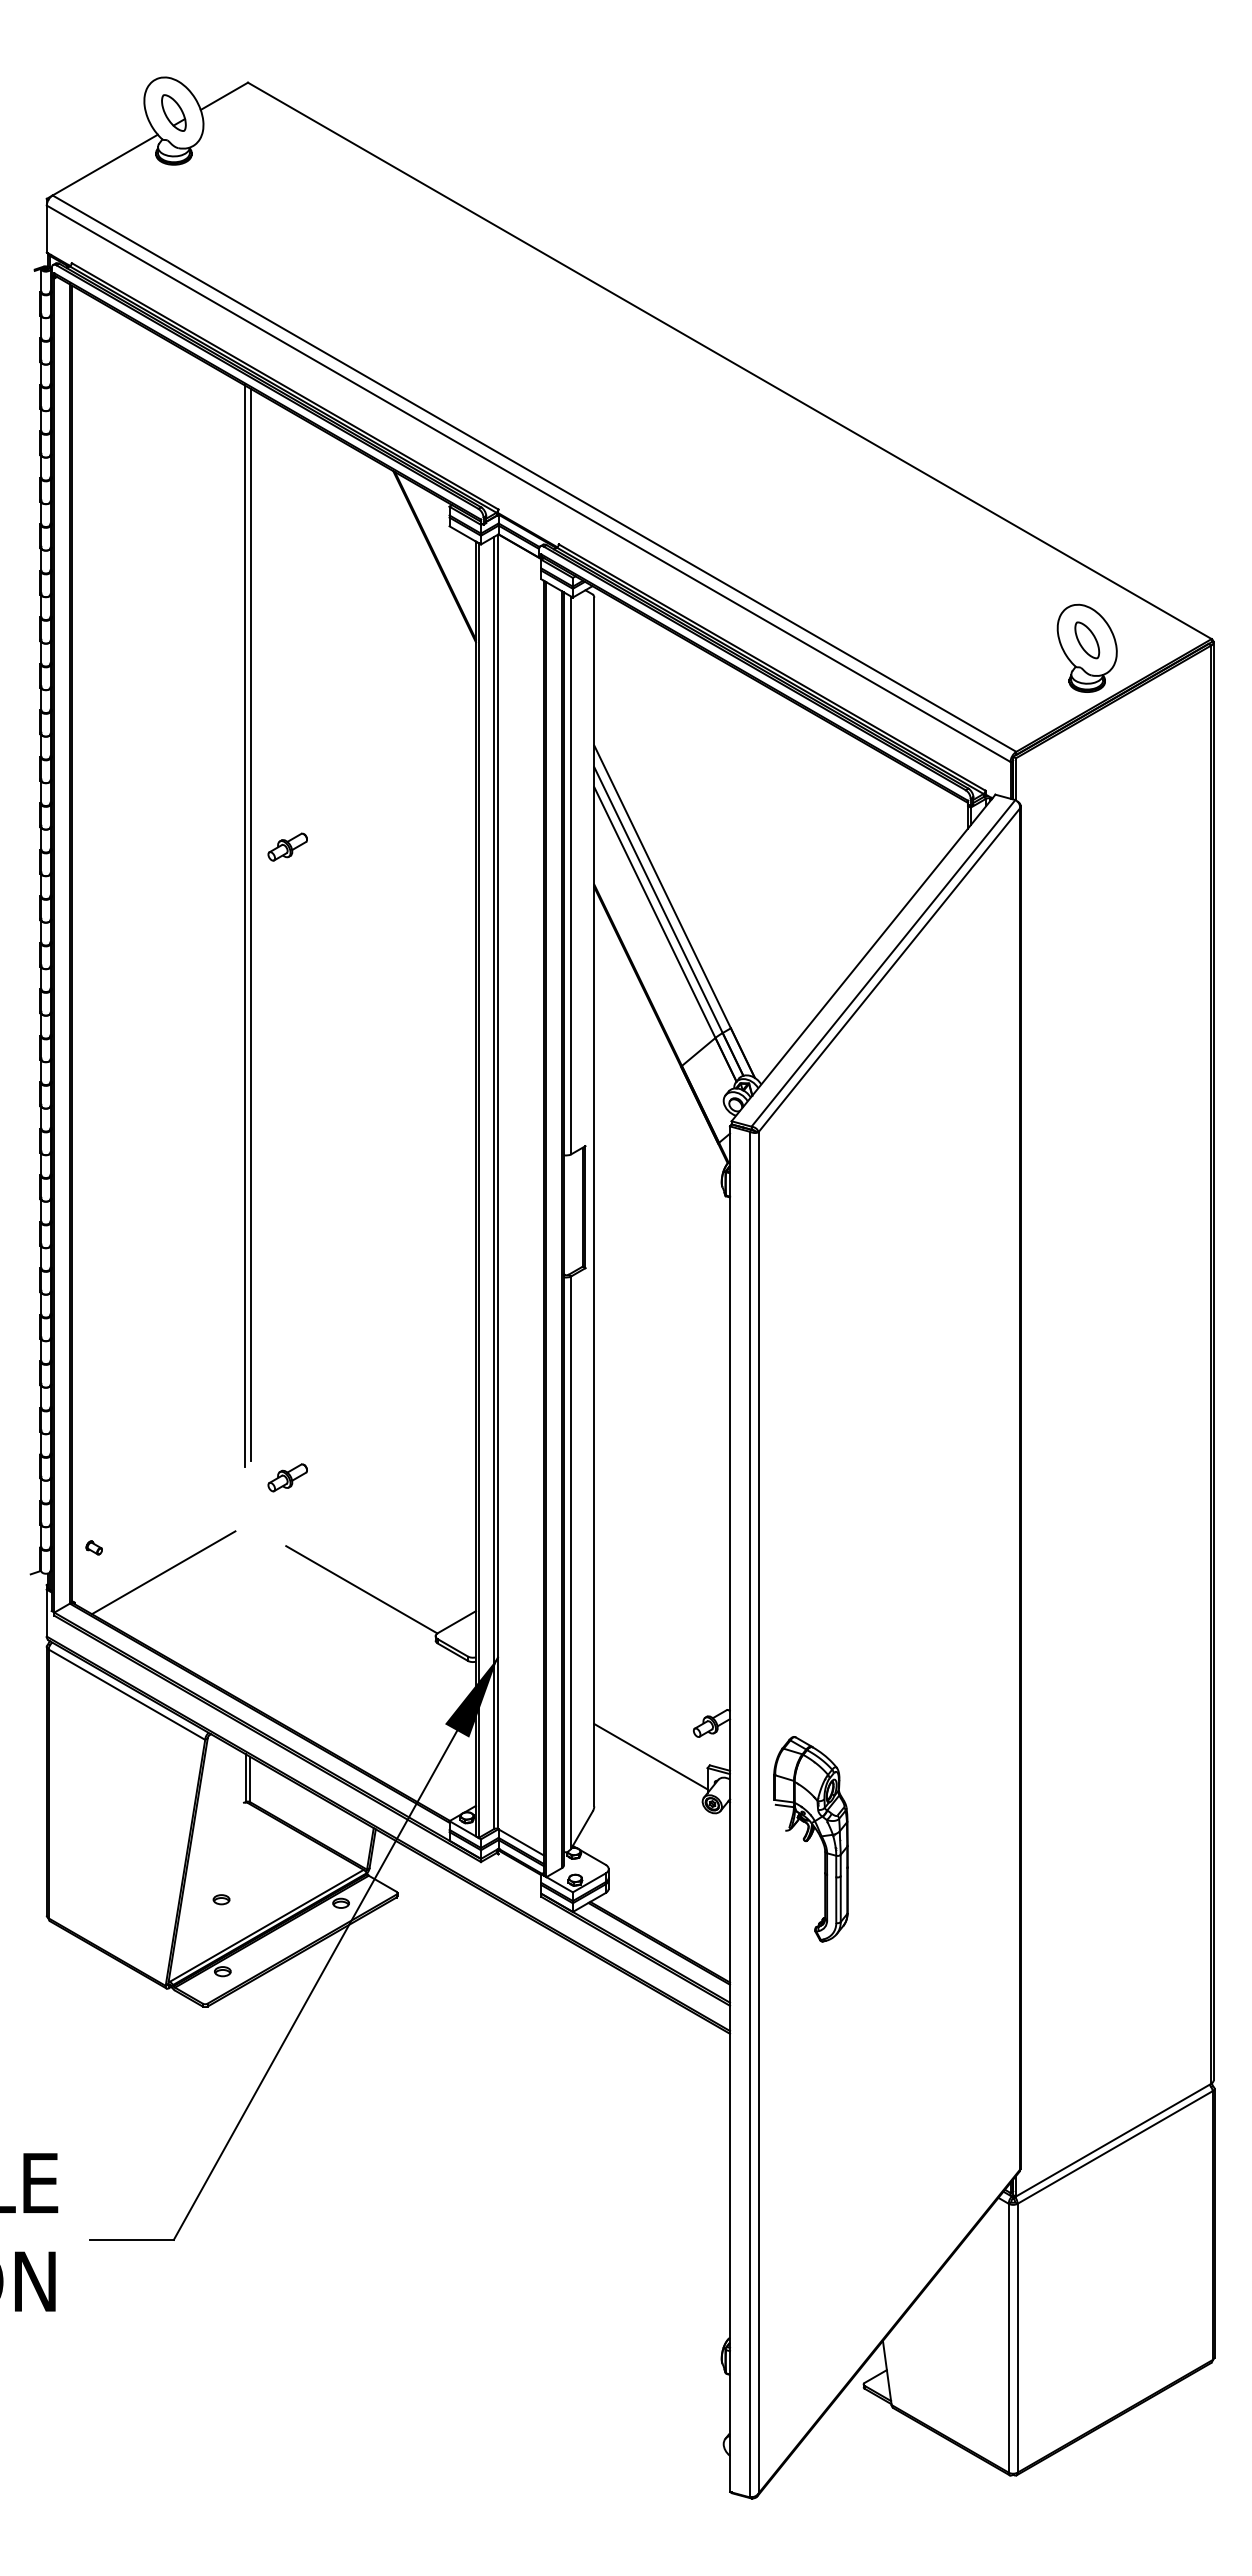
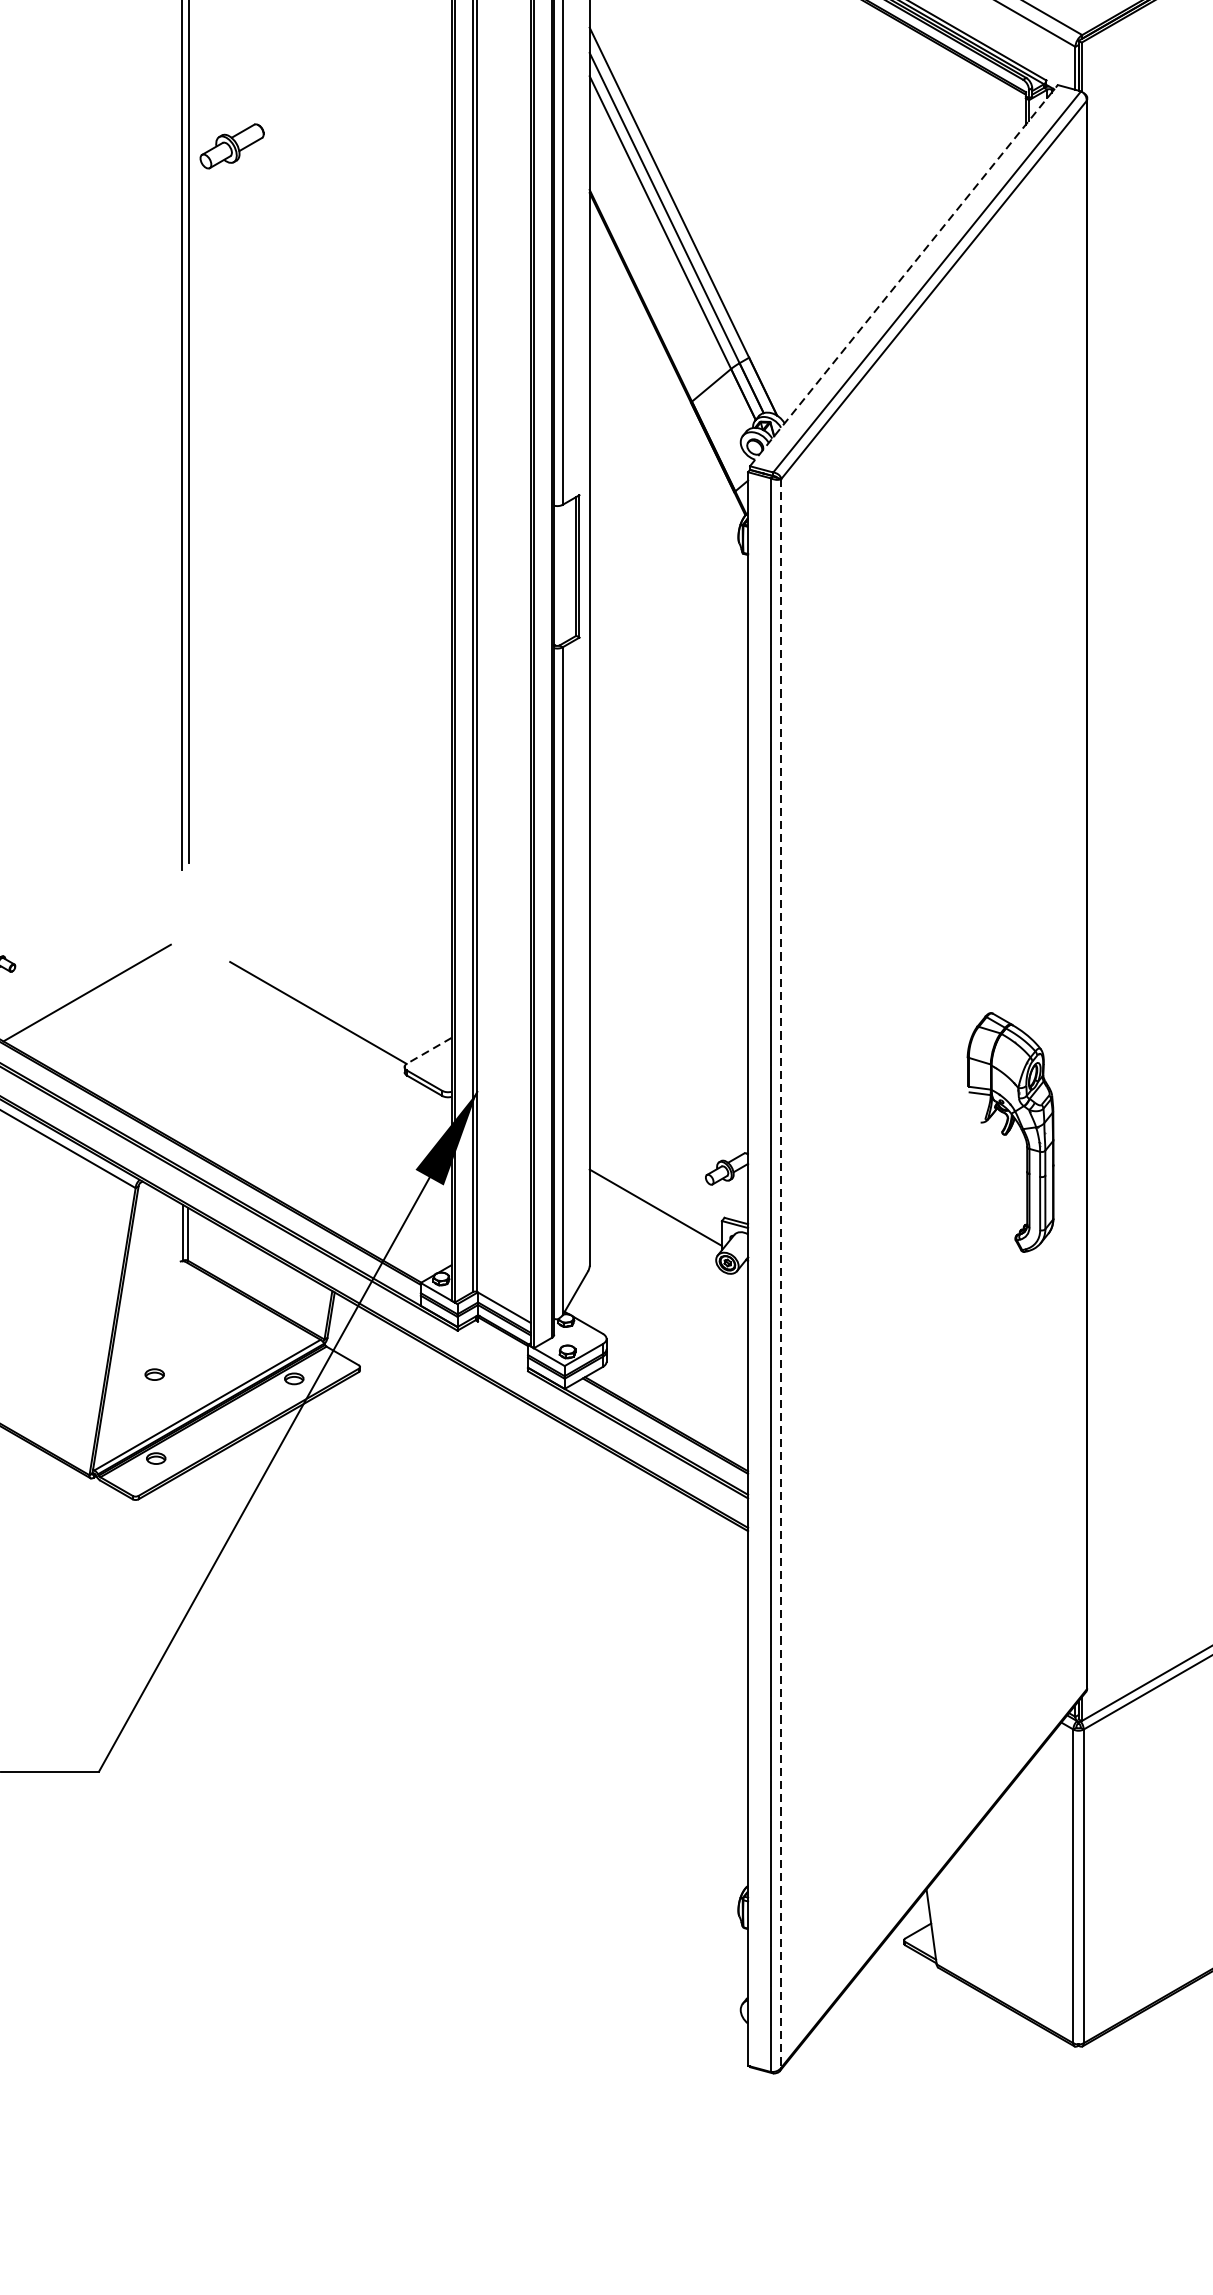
part: (287, 846) -> (231, 145), size x1.4
line: (863, 958) -> (903, 276), solid -> dashed
part: (287, 1477) -> (231, 881), removed
line: (456, 1622) -> (428, 1051), solid -> dashed
line: (758, 1812) -> (781, 1272), solid -> dashed
part: (810, 1839) -> (1010, 1132), moved

